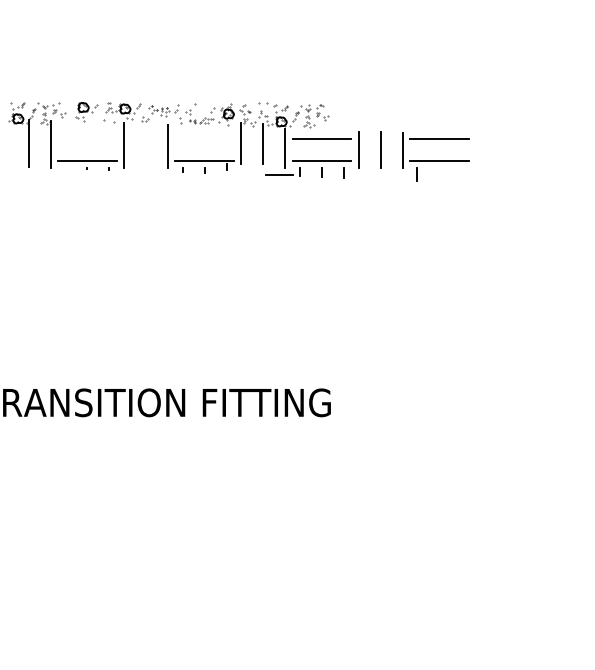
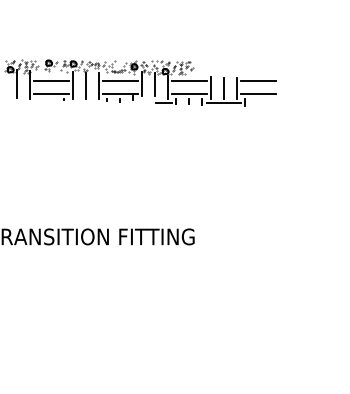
line: (85, 138) -> (50, 81), added
line: (204, 138) -> (120, 81), added
line: (145, 145) -> (85, 85), added
line: (379, 176) -> (223, 103), added

